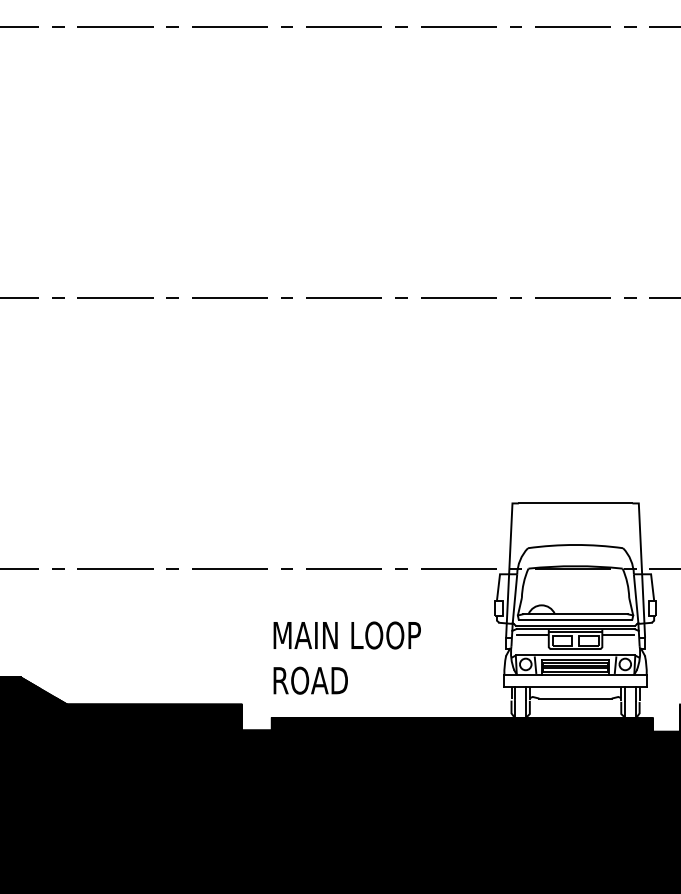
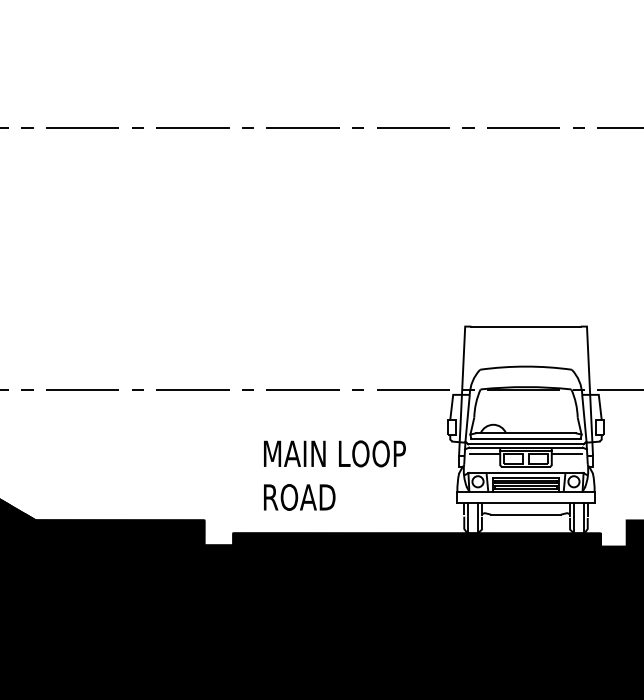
text: (346, 657) -> (334, 475), moved

